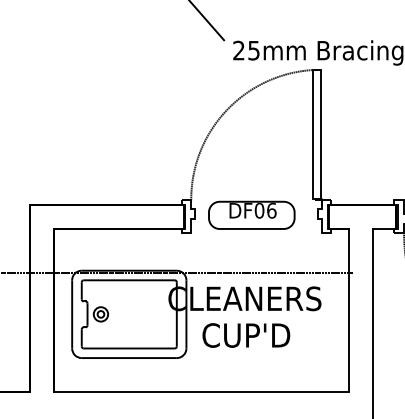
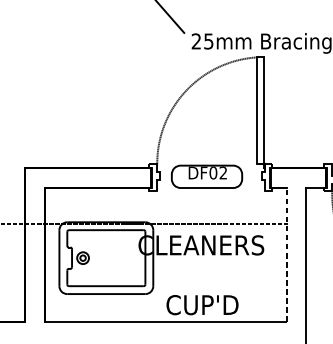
text: (271, 210) -> (223, 172), DF06 -> DF02
line: (348, 310) -> (286, 254), solid -> dashed
text: (246, 335) -> (202, 305), moved

